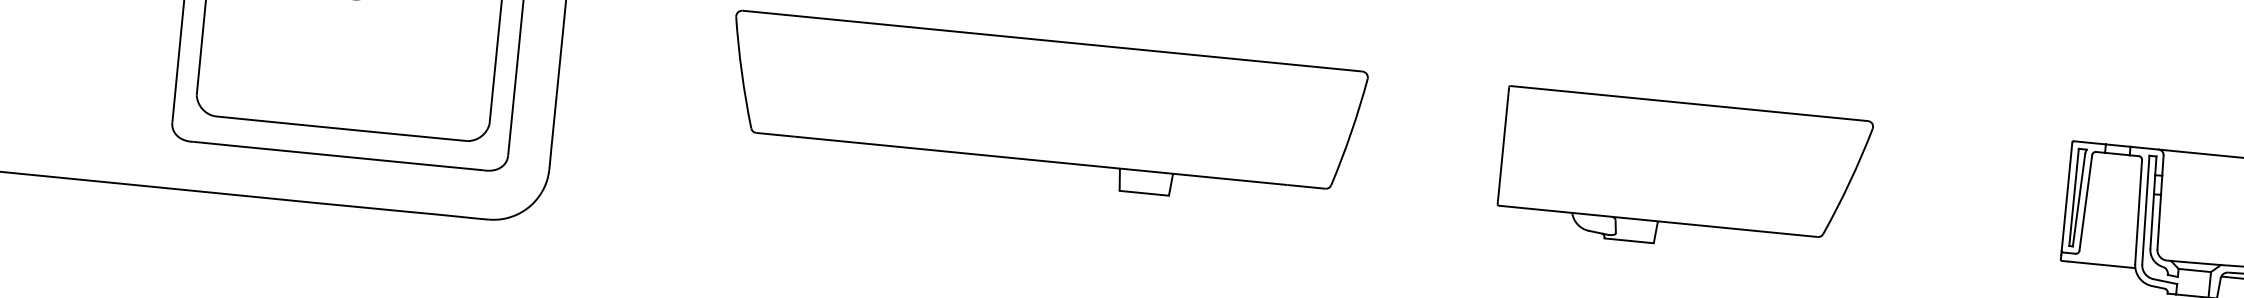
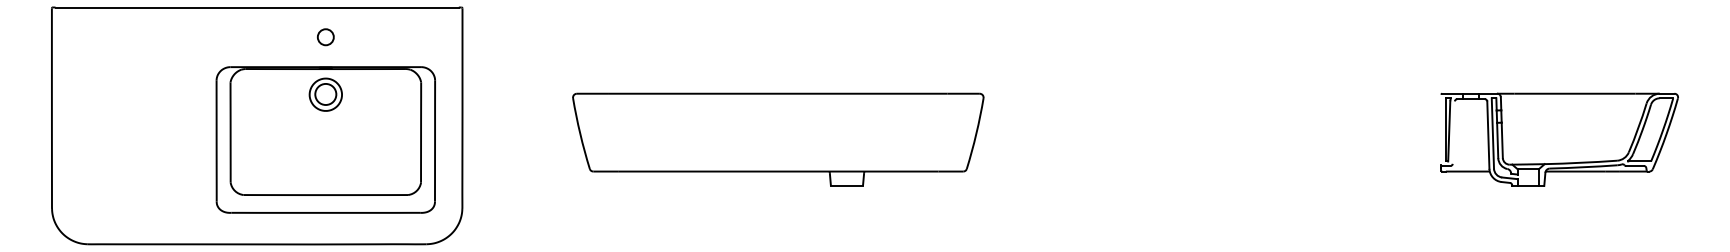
part: (1684, 174) -> (1193, 139), removed
line: (2067, 196) -> (1441, 129), removed
line: (2085, 202) -> (1453, 132), removed

